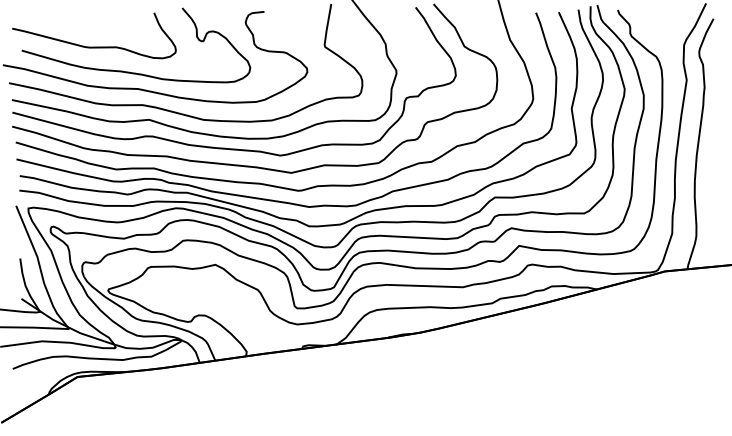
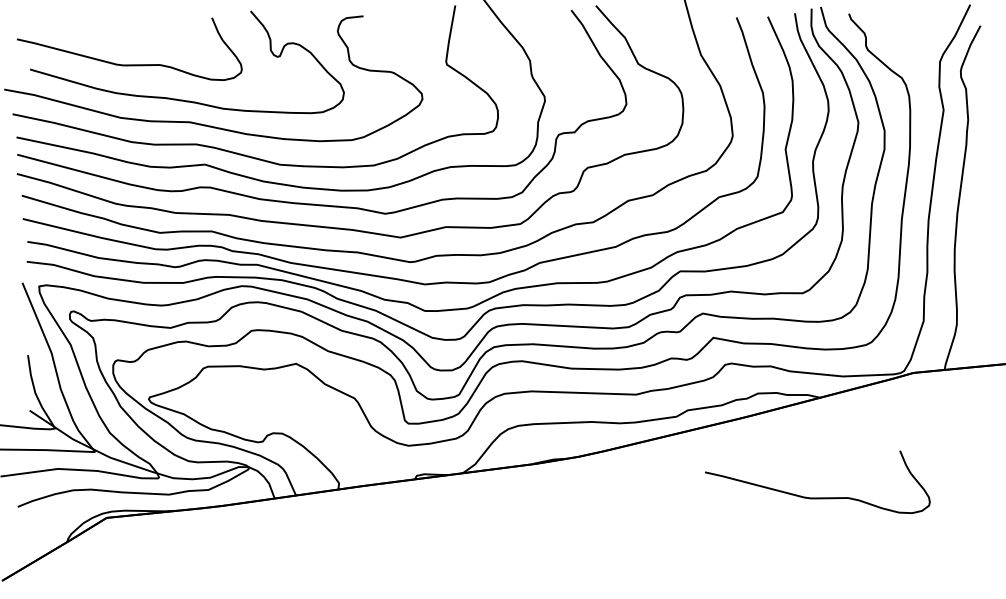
curve: (594, 362) -> (817, 497), added

